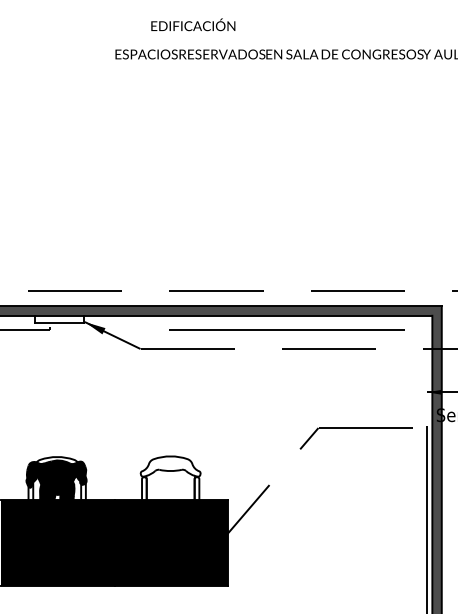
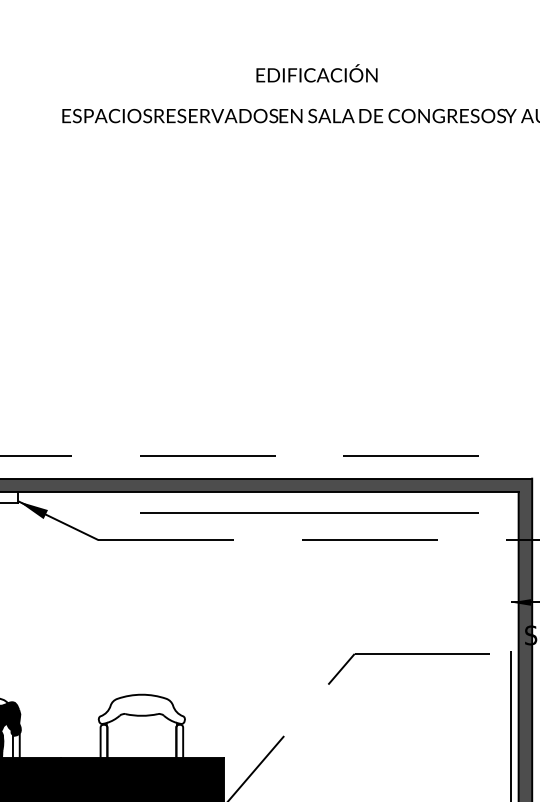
text: (193, 24) -> (317, 72), moved

